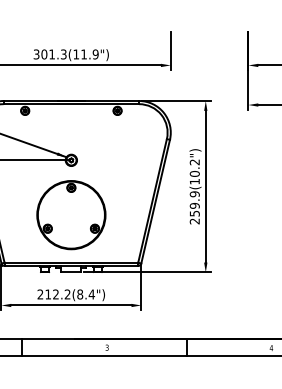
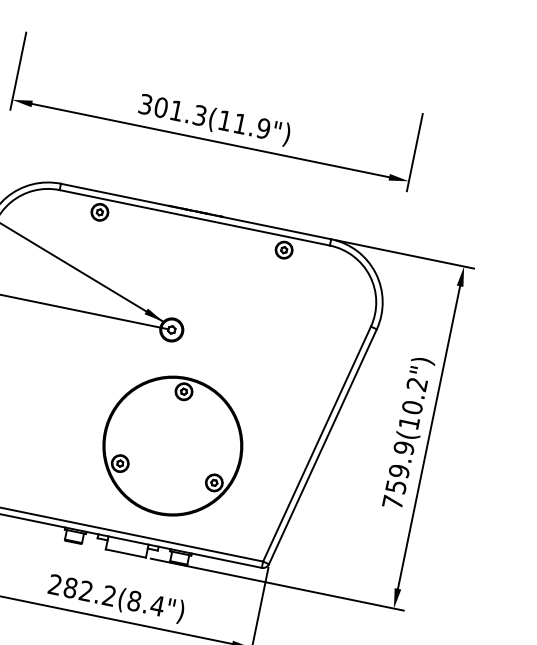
part: (71, 215) -> (172, 446), moved
text: (194, 221) -> (392, 502), 259.9(10.2") -> 759.9(10.2")
text: (48, 294) -> (71, 588), 212.2(8.4") -> 282.2(8.4")

